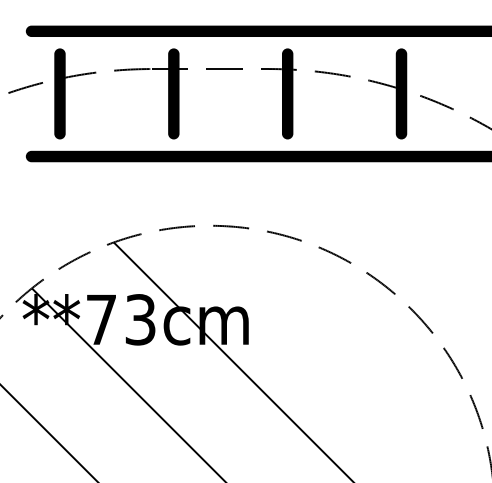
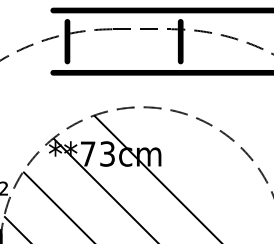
fill: (172, 93) -> (123, 41), removed
fill: (401, 93) -> (237, 41), removed

